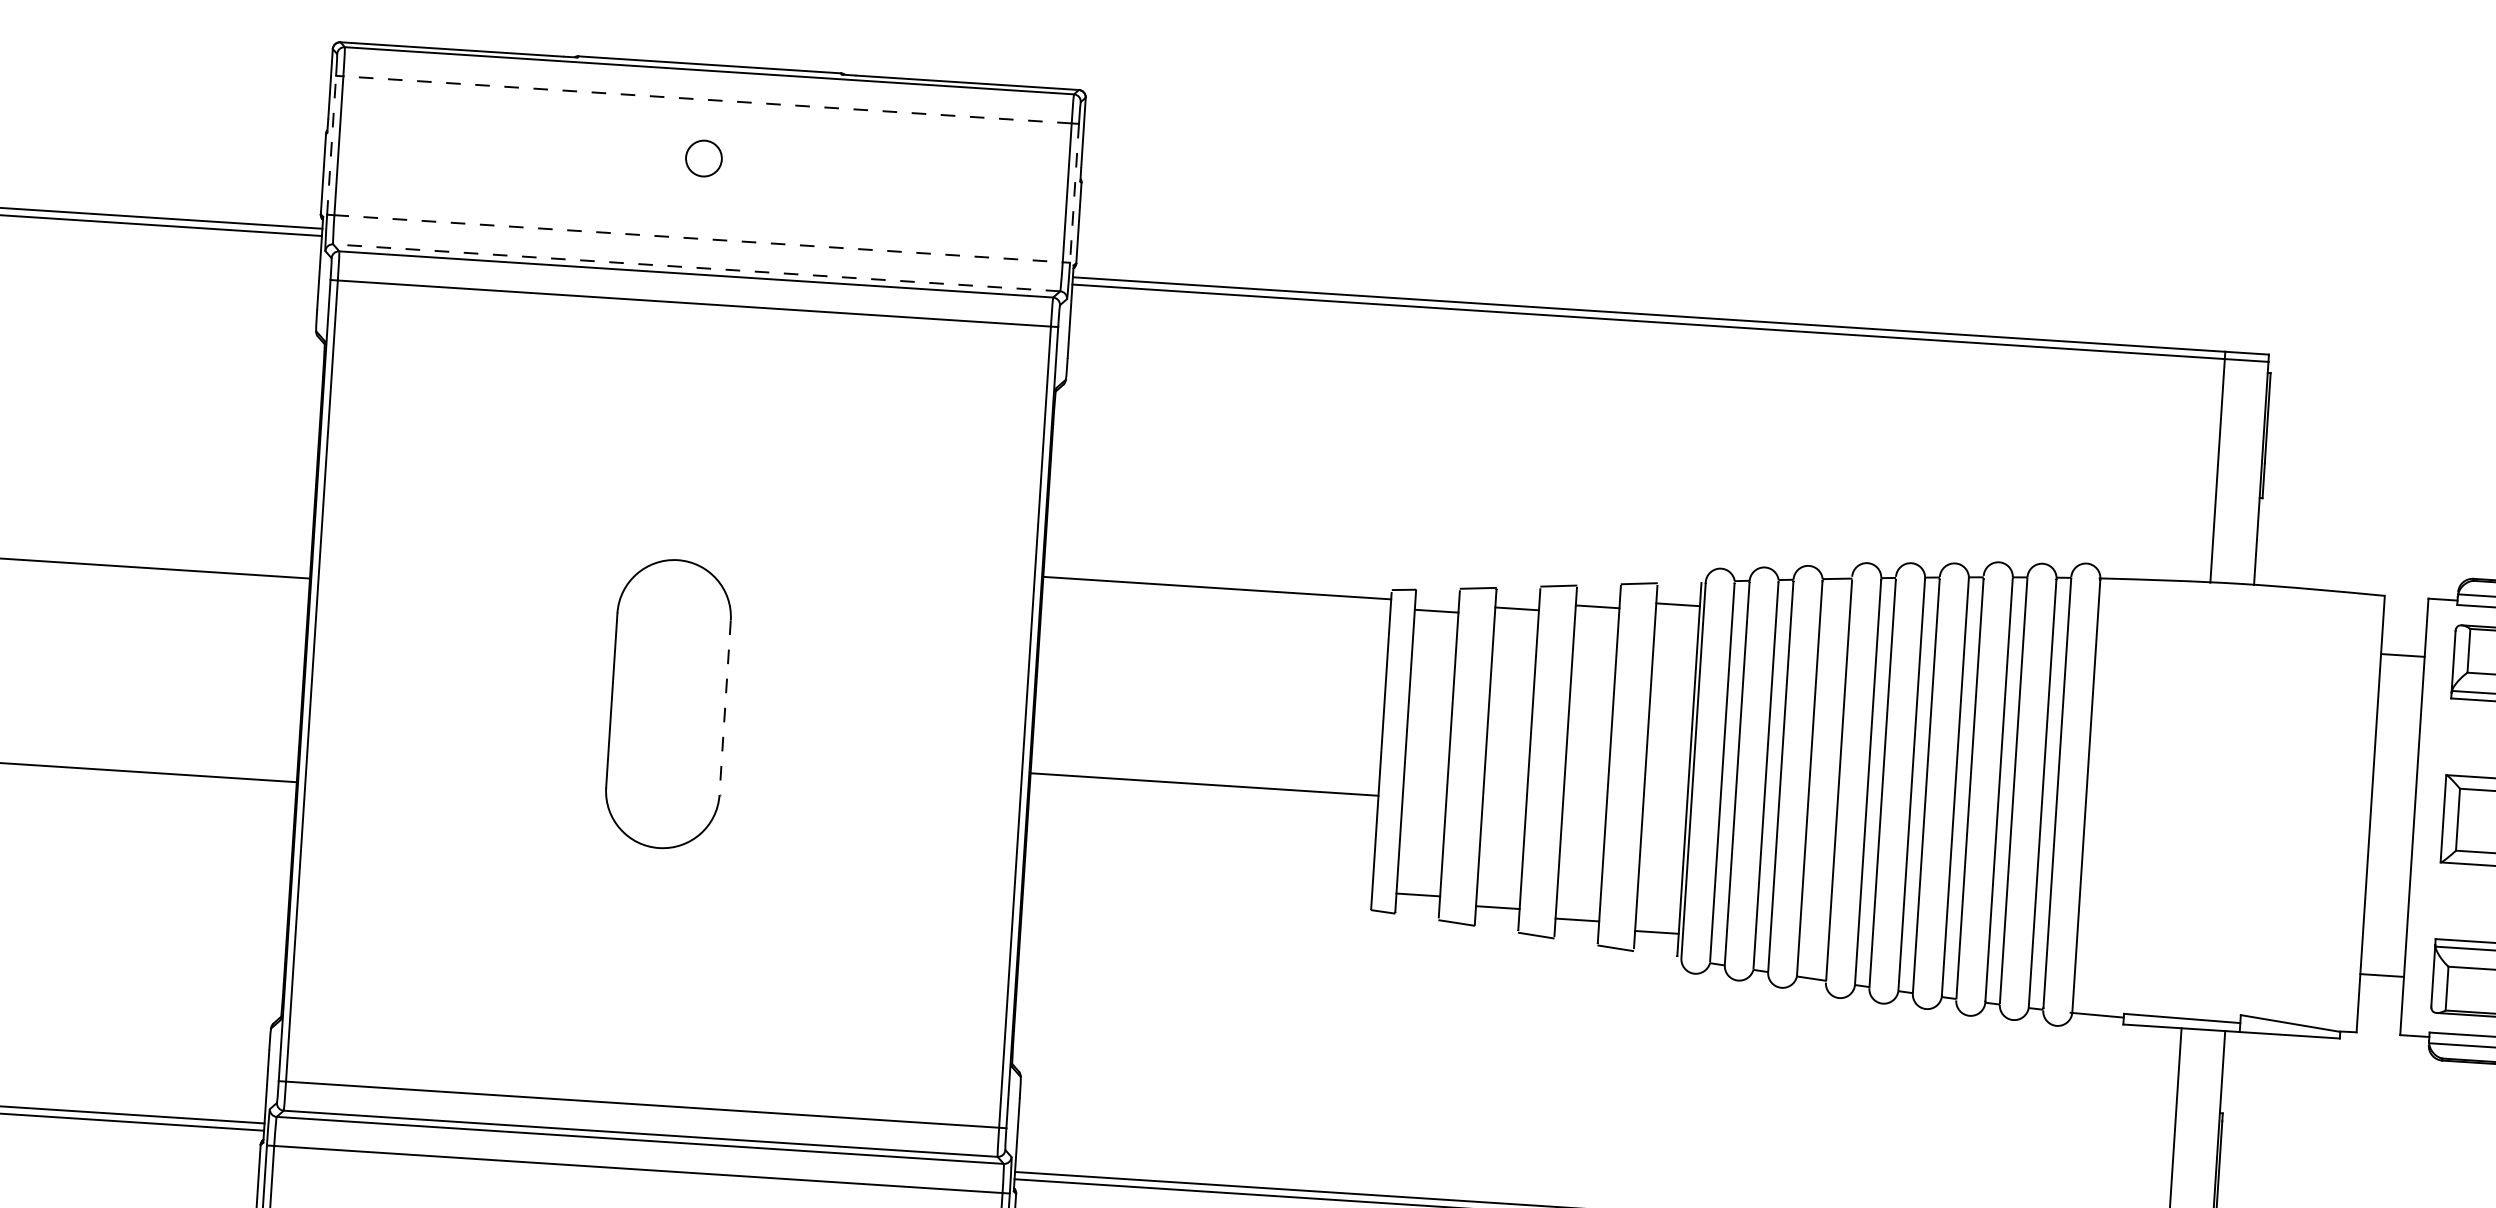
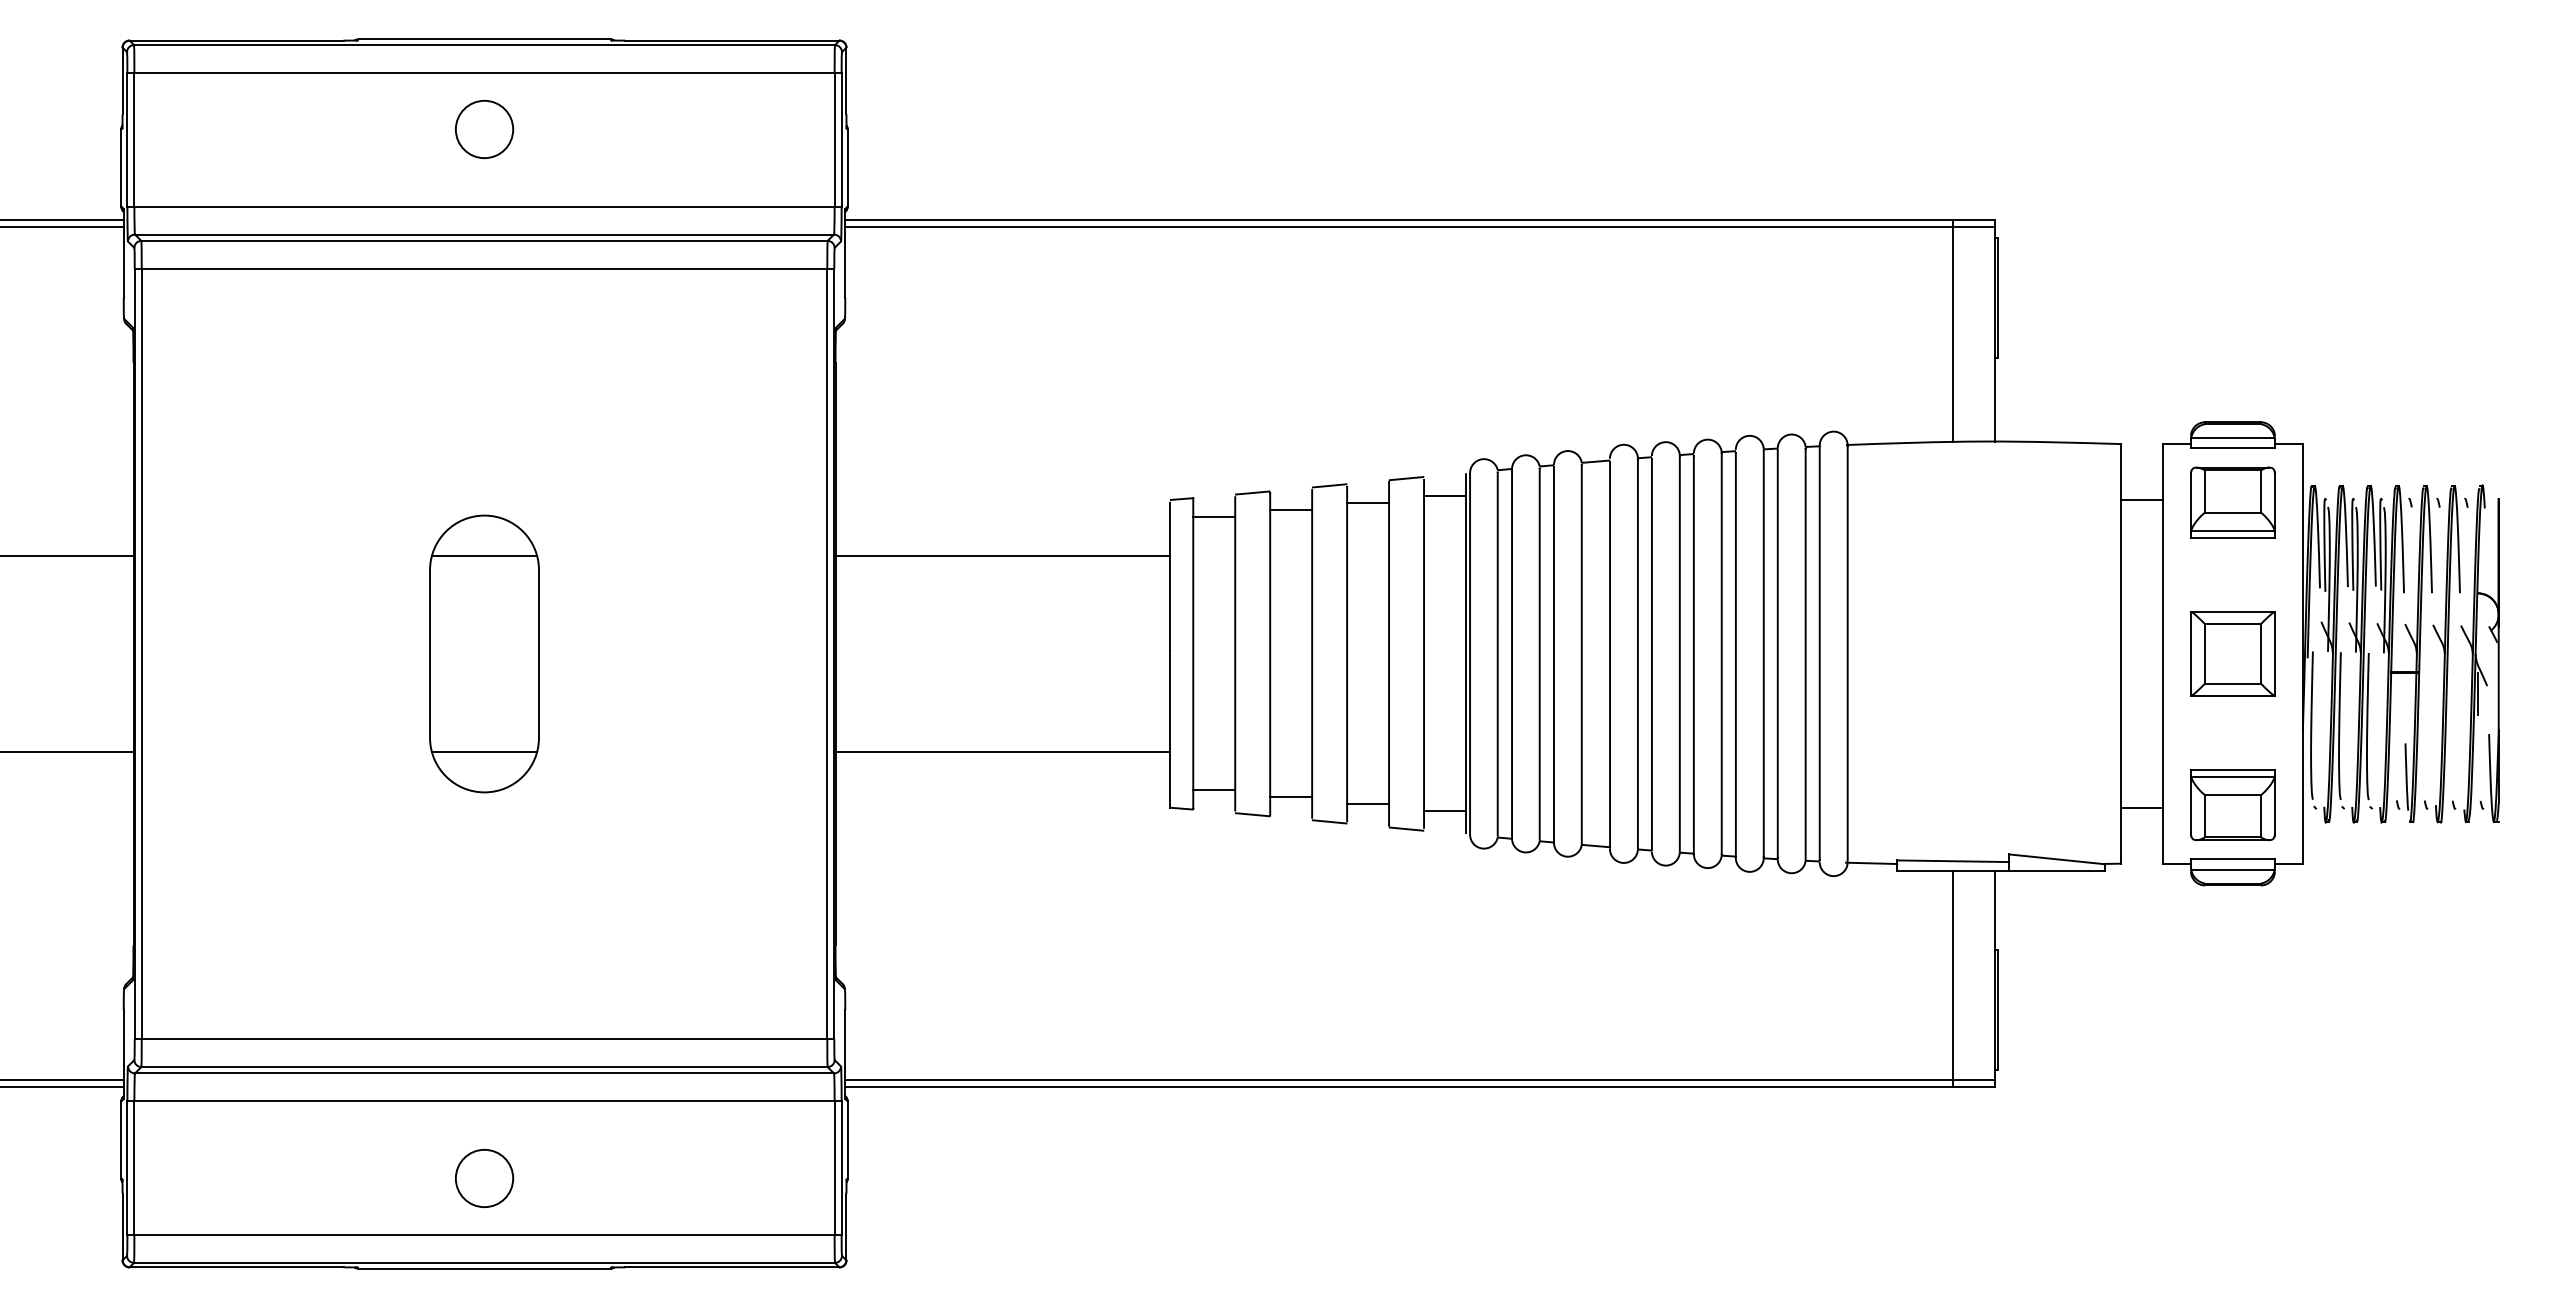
line: (707, 100) -> (484, 73), dashed -> solid
line: (331, 144) -> (127, 139), dashed -> solid
circle: (703, 158) -> (484, 129), size x1.67
line: (1074, 192) -> (841, 139), dashed -> solid
line: (699, 238) -> (485, 206), dashed -> solid
line: (696, 267) -> (484, 234), dashed -> solid
line: (1217, 587) -> (1002, 555), moved
line: (675, 601) -> (484, 555), added
line: (725, 708) -> (539, 654), dashed -> solid
line: (1204, 784) -> (1002, 751), moved
line: (661, 805) -> (484, 751), added

